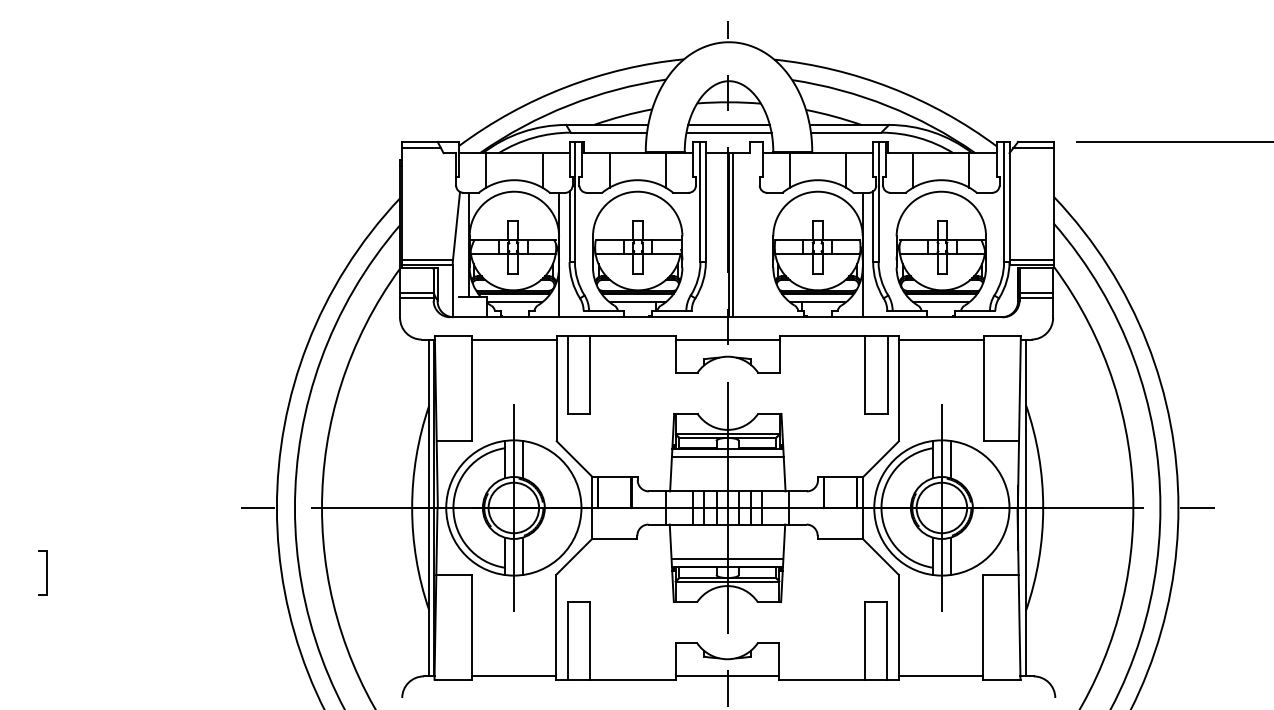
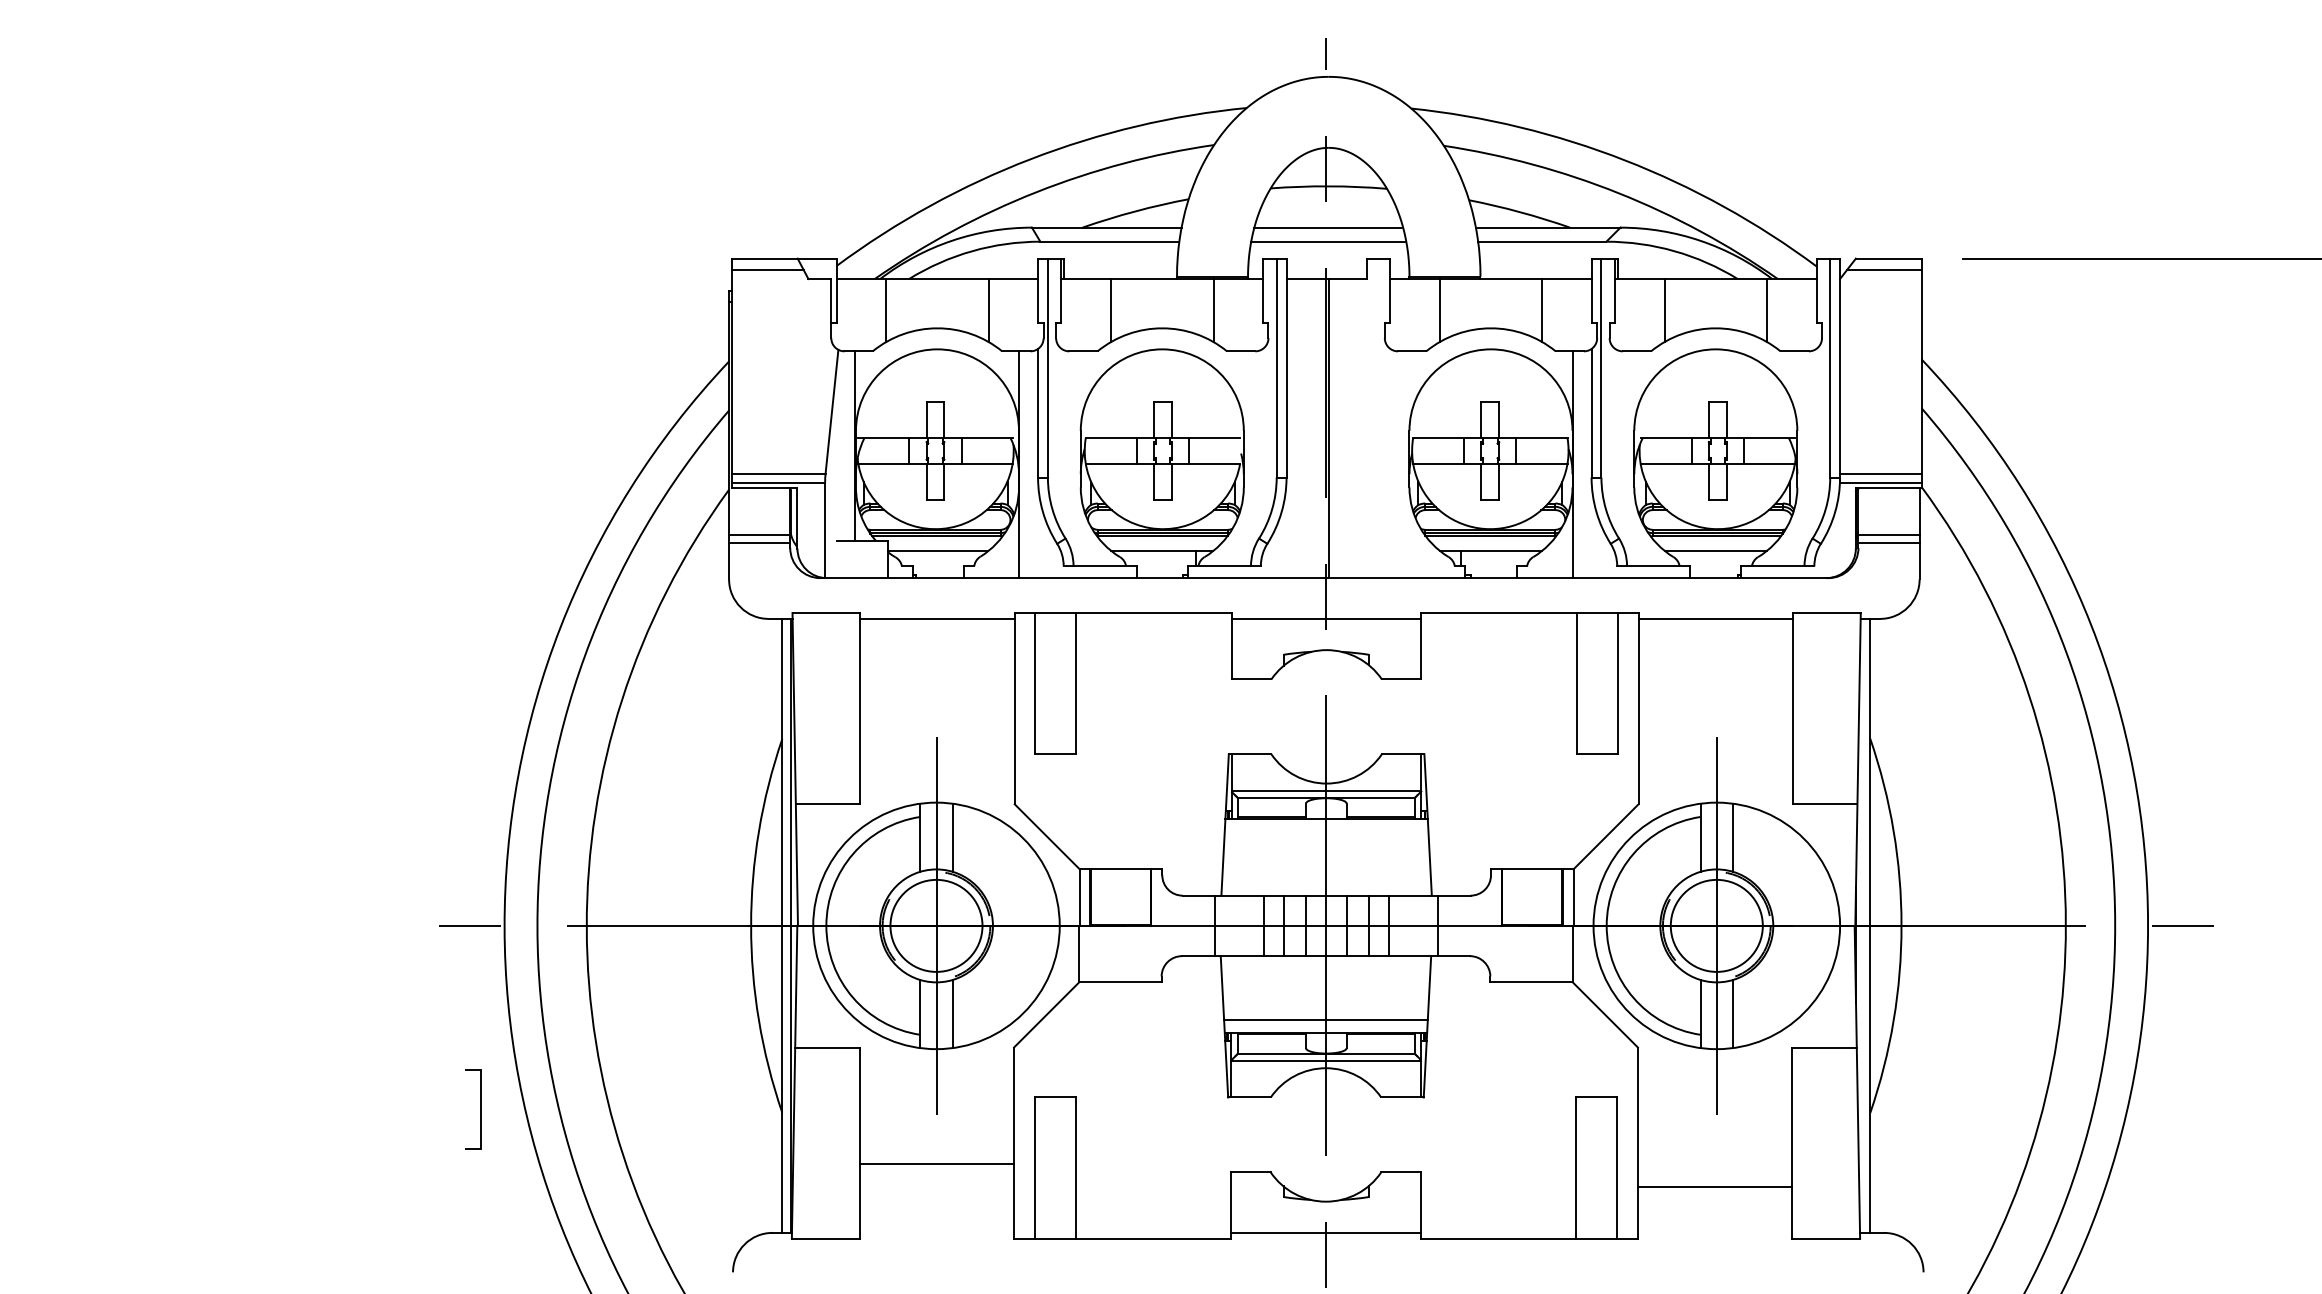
line: (732, 235) -> (1335, 429), removed
line: (727, 456) -> (1325, 832), removed
line: (46, 572) -> (480, 1109), moved
line: (513, 676) -> (935, 1163), moved
line: (940, 676) -> (1714, 1187), moved

